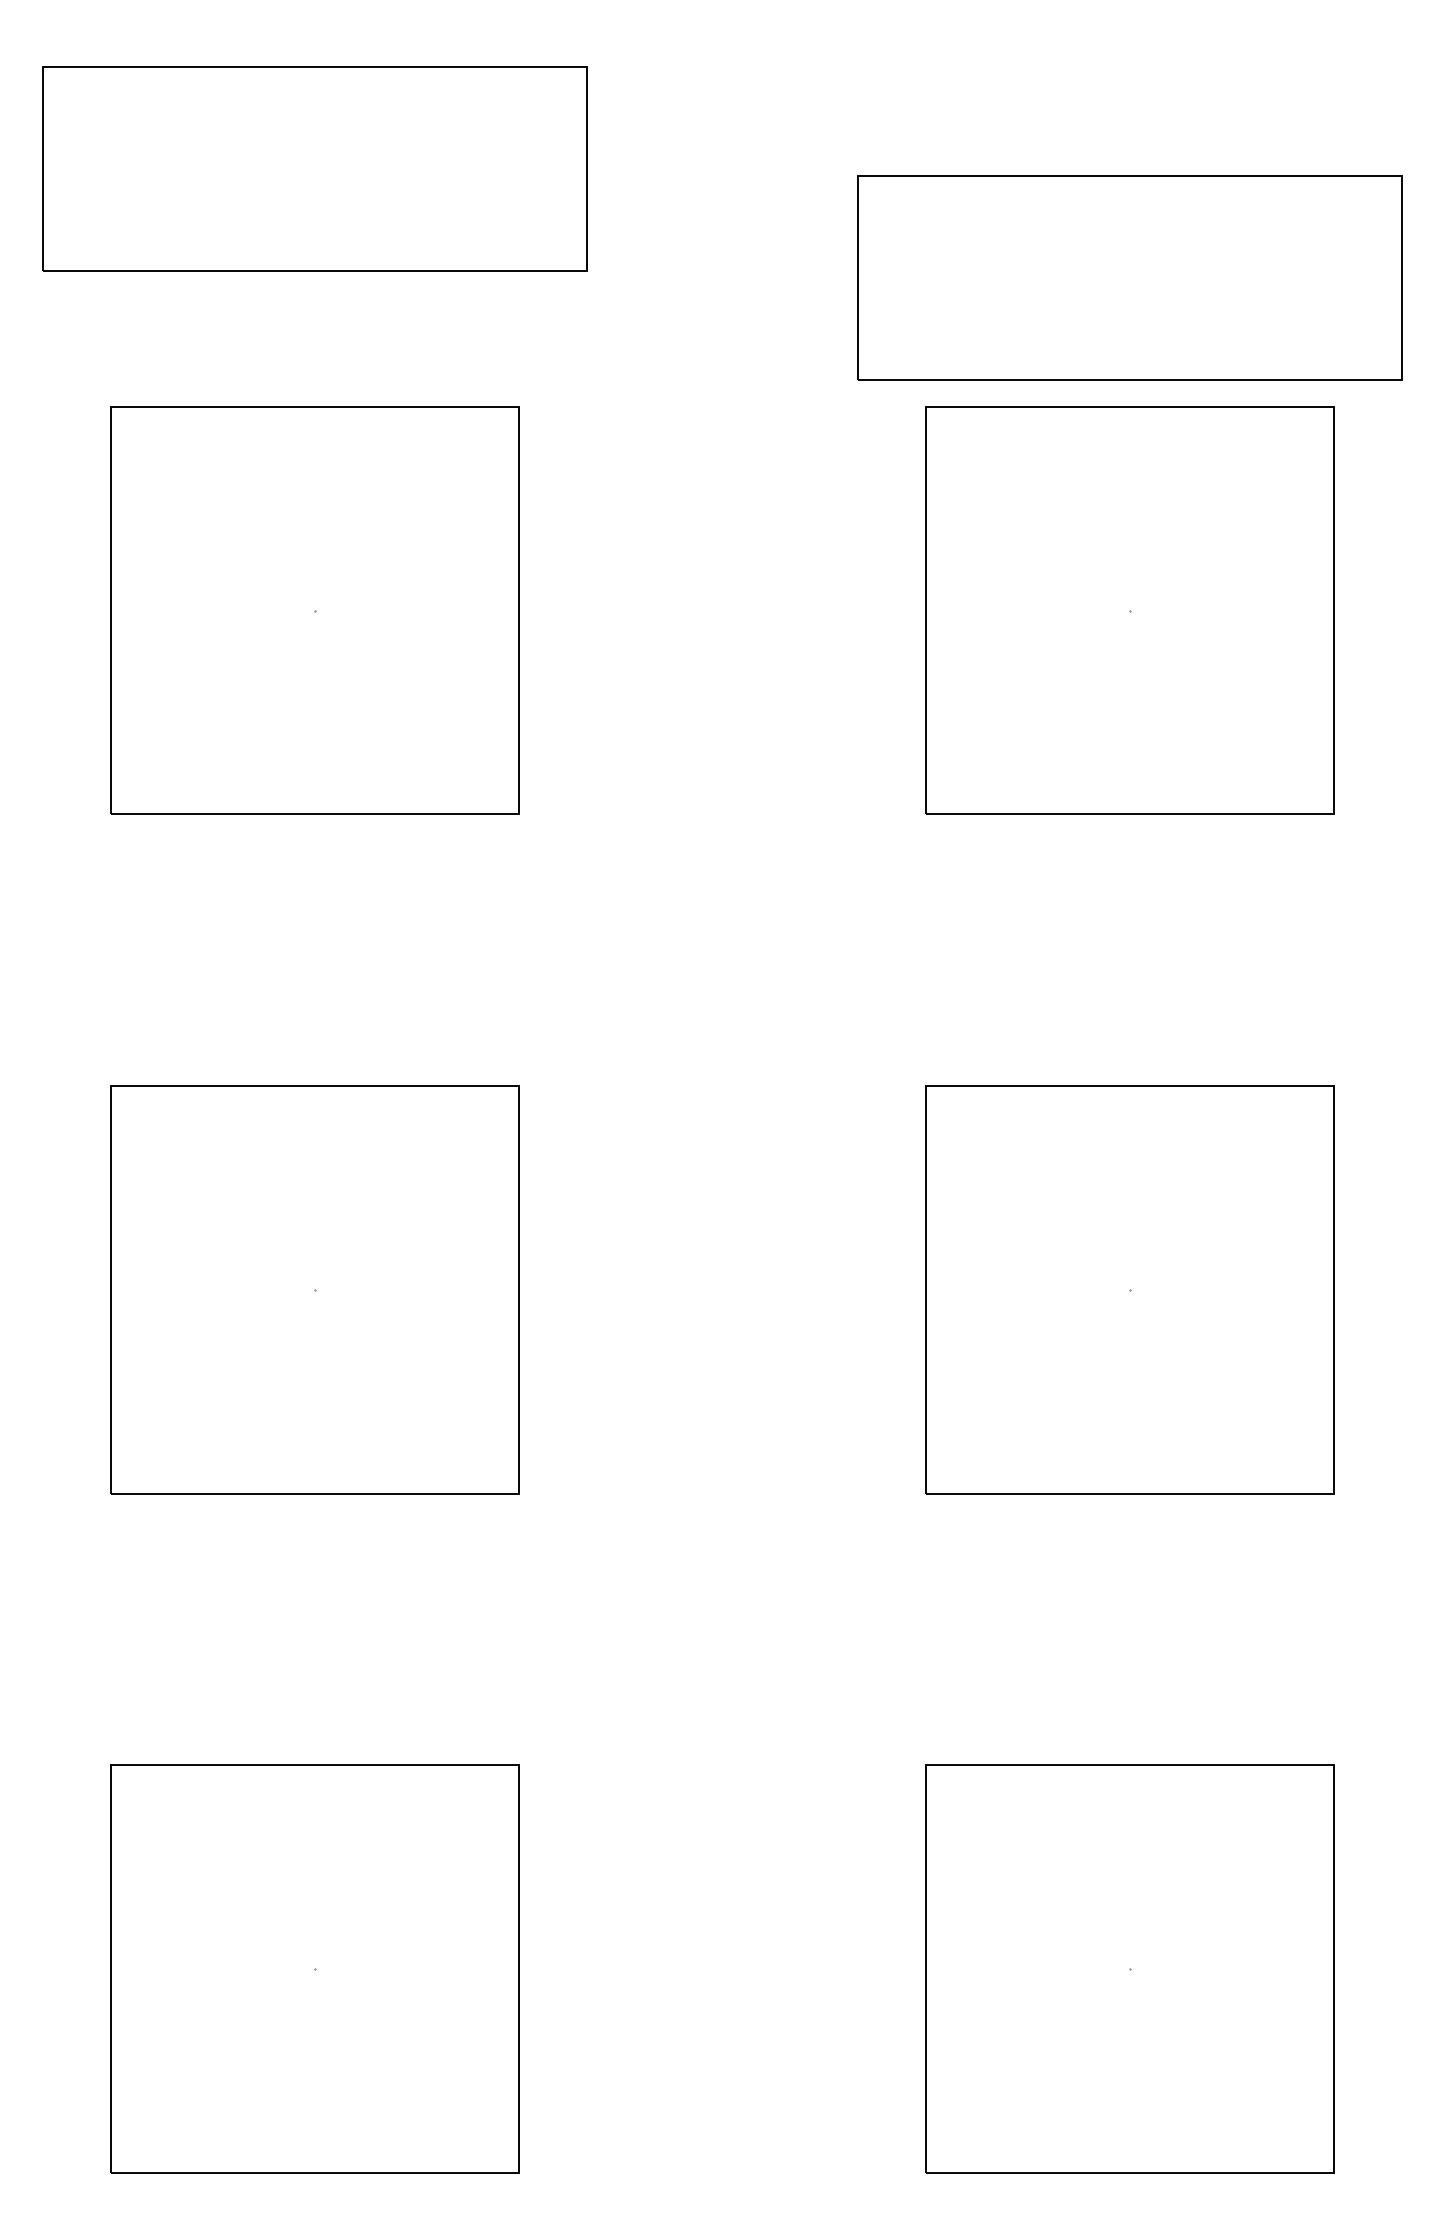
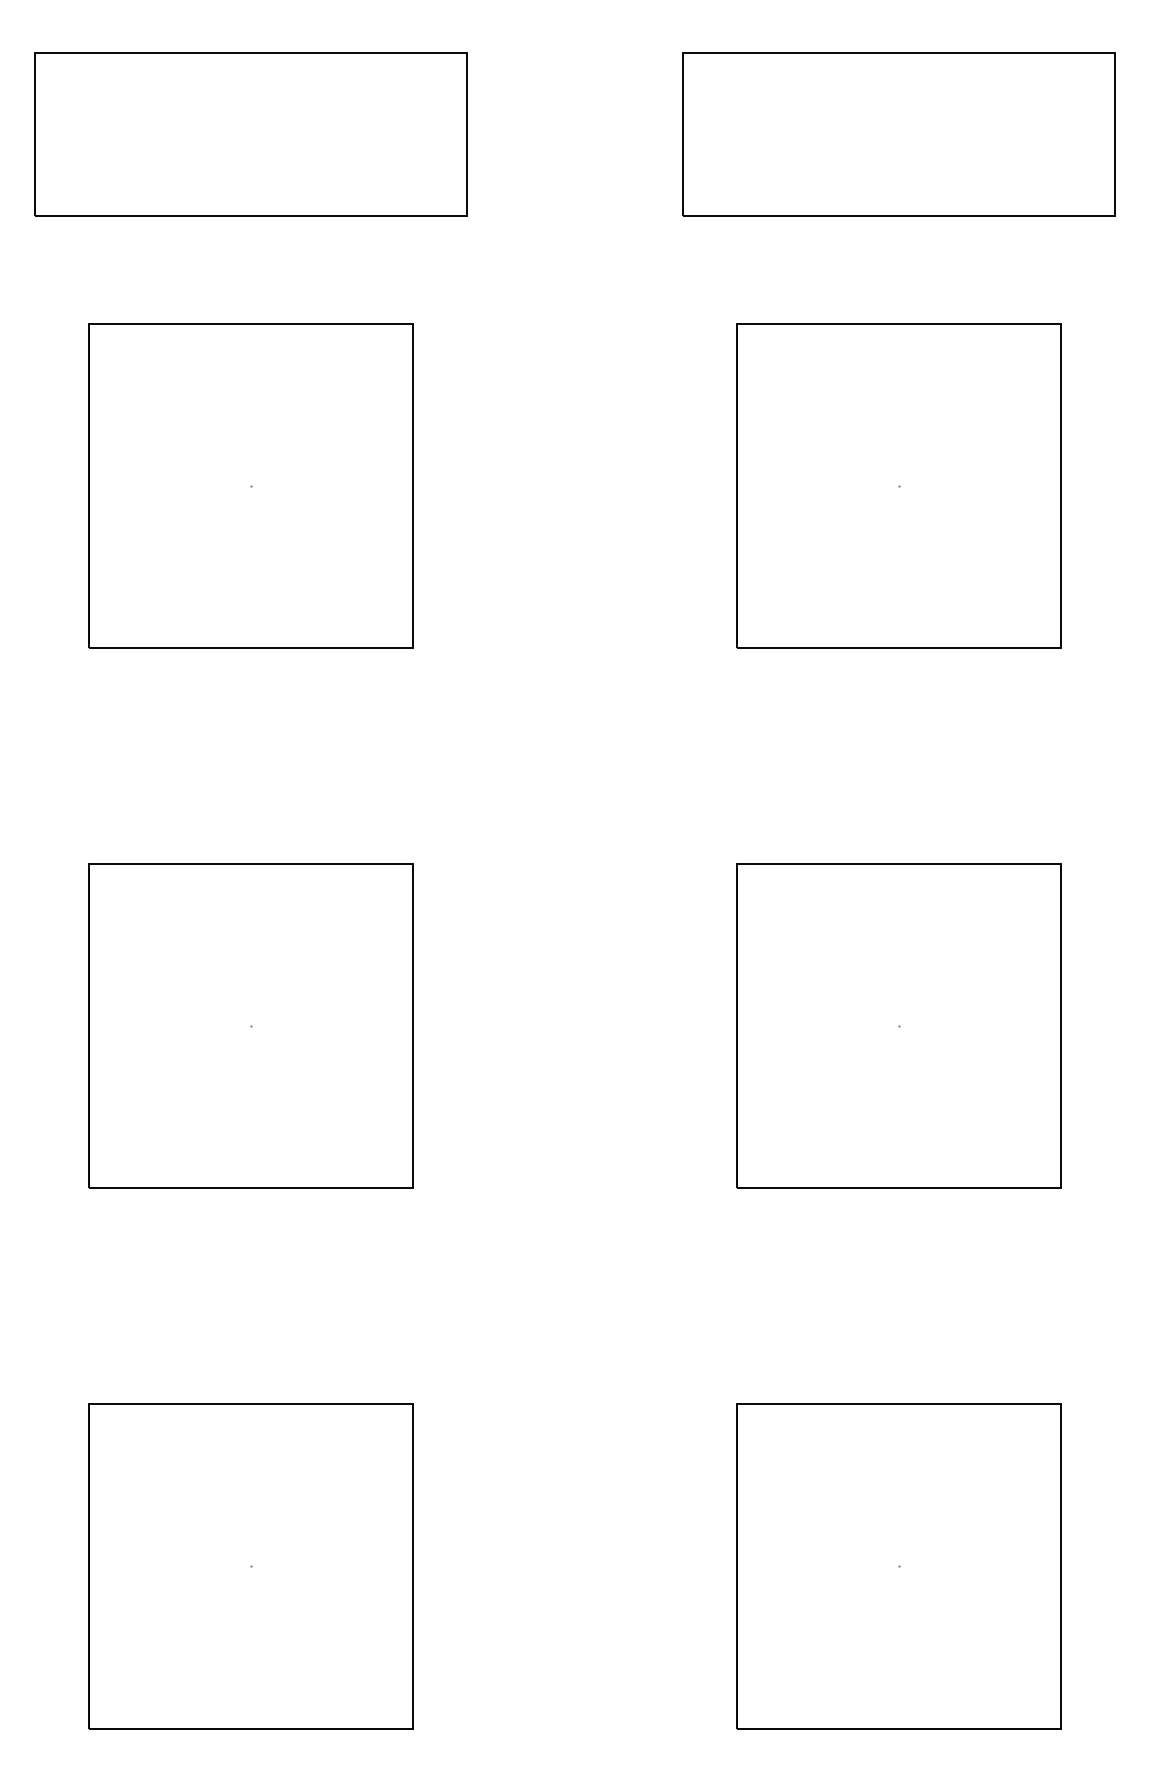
part: (1129, 277) -> (898, 134), moved

